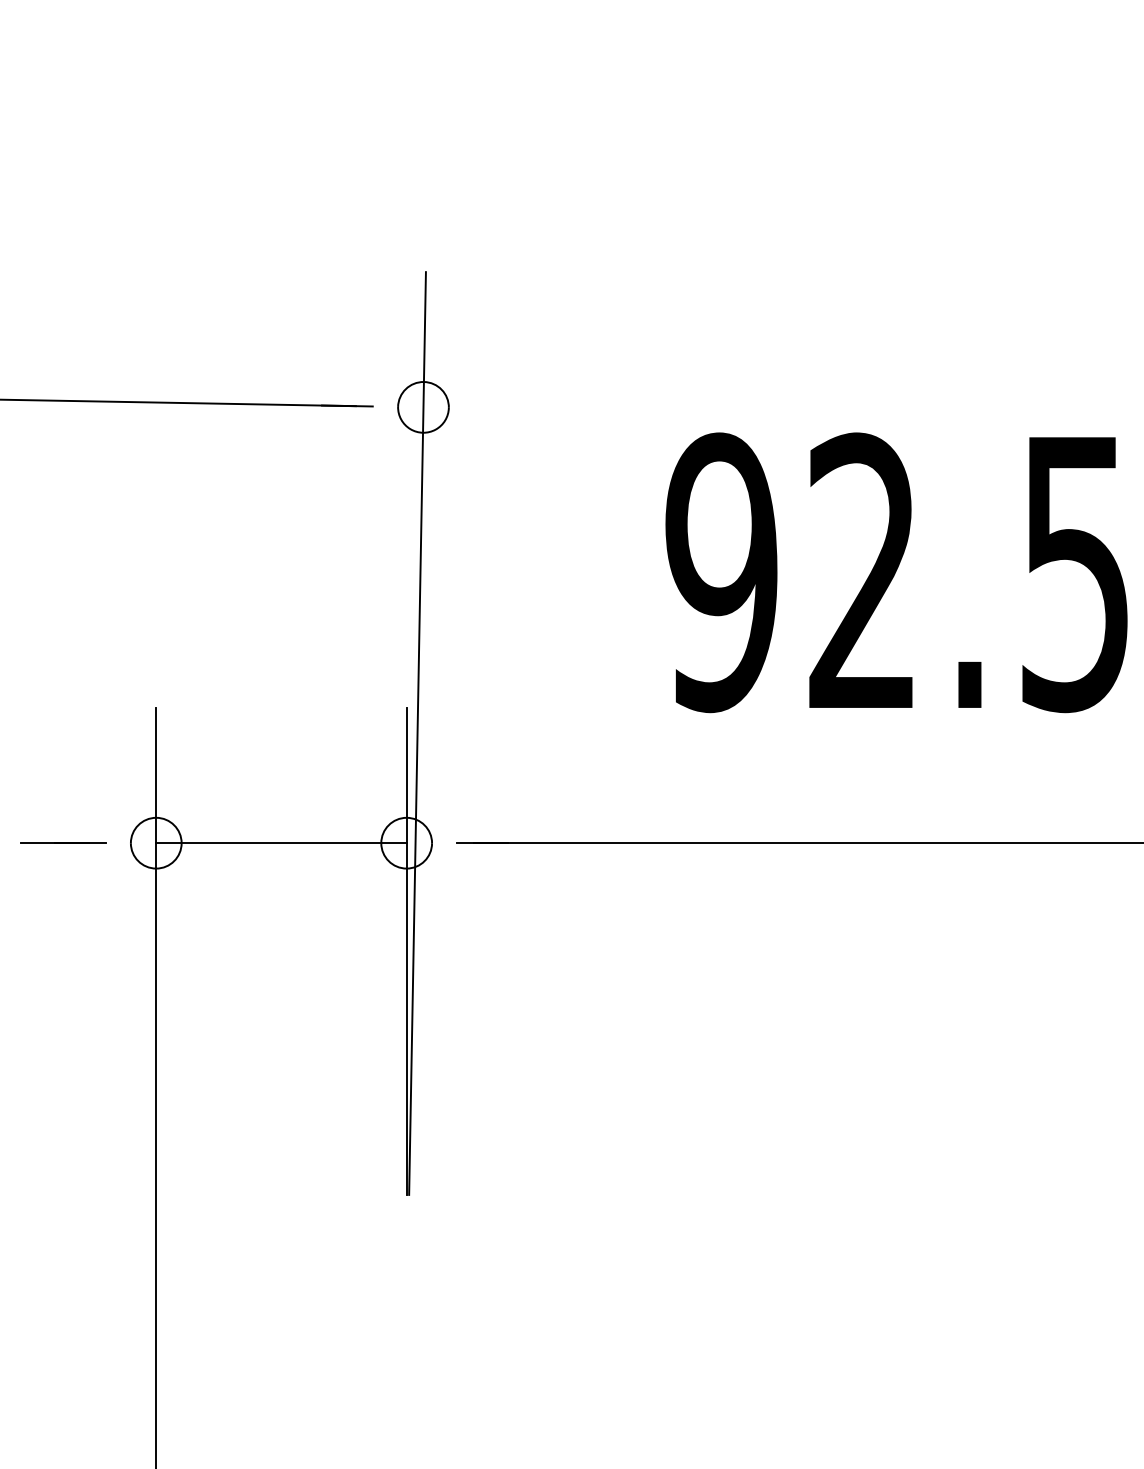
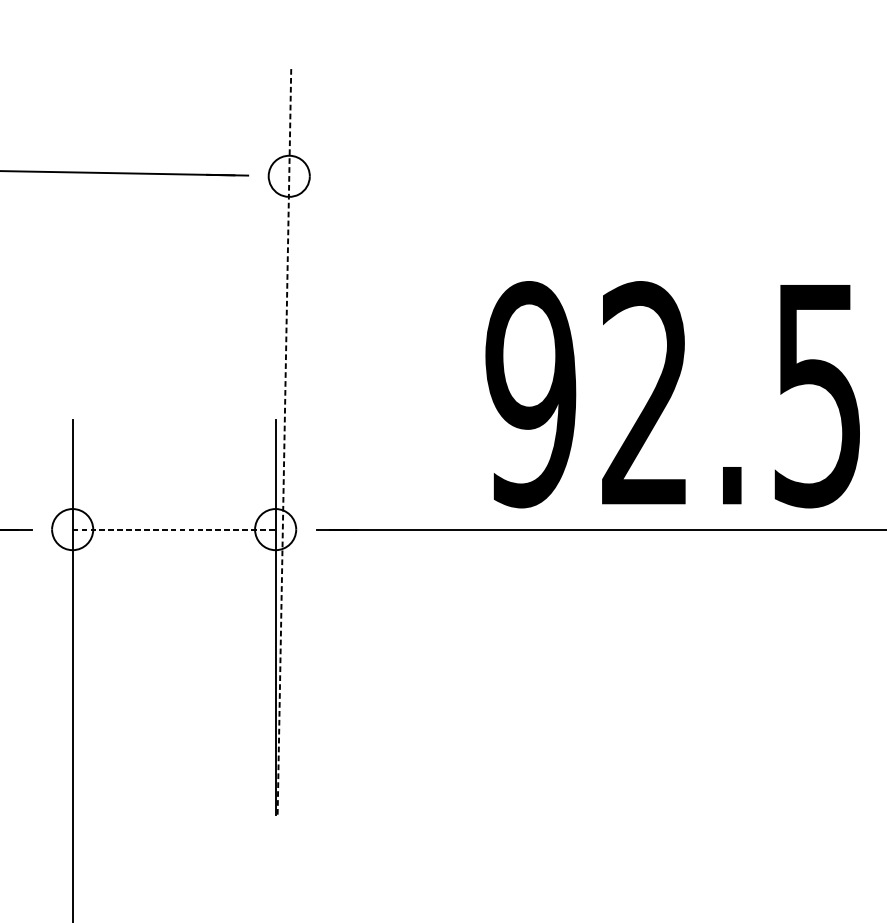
text: (896, 572) -> (672, 394), moved
line: (417, 733) -> (284, 440), solid -> dashed
line: (281, 843) -> (174, 529), solid -> dashed

